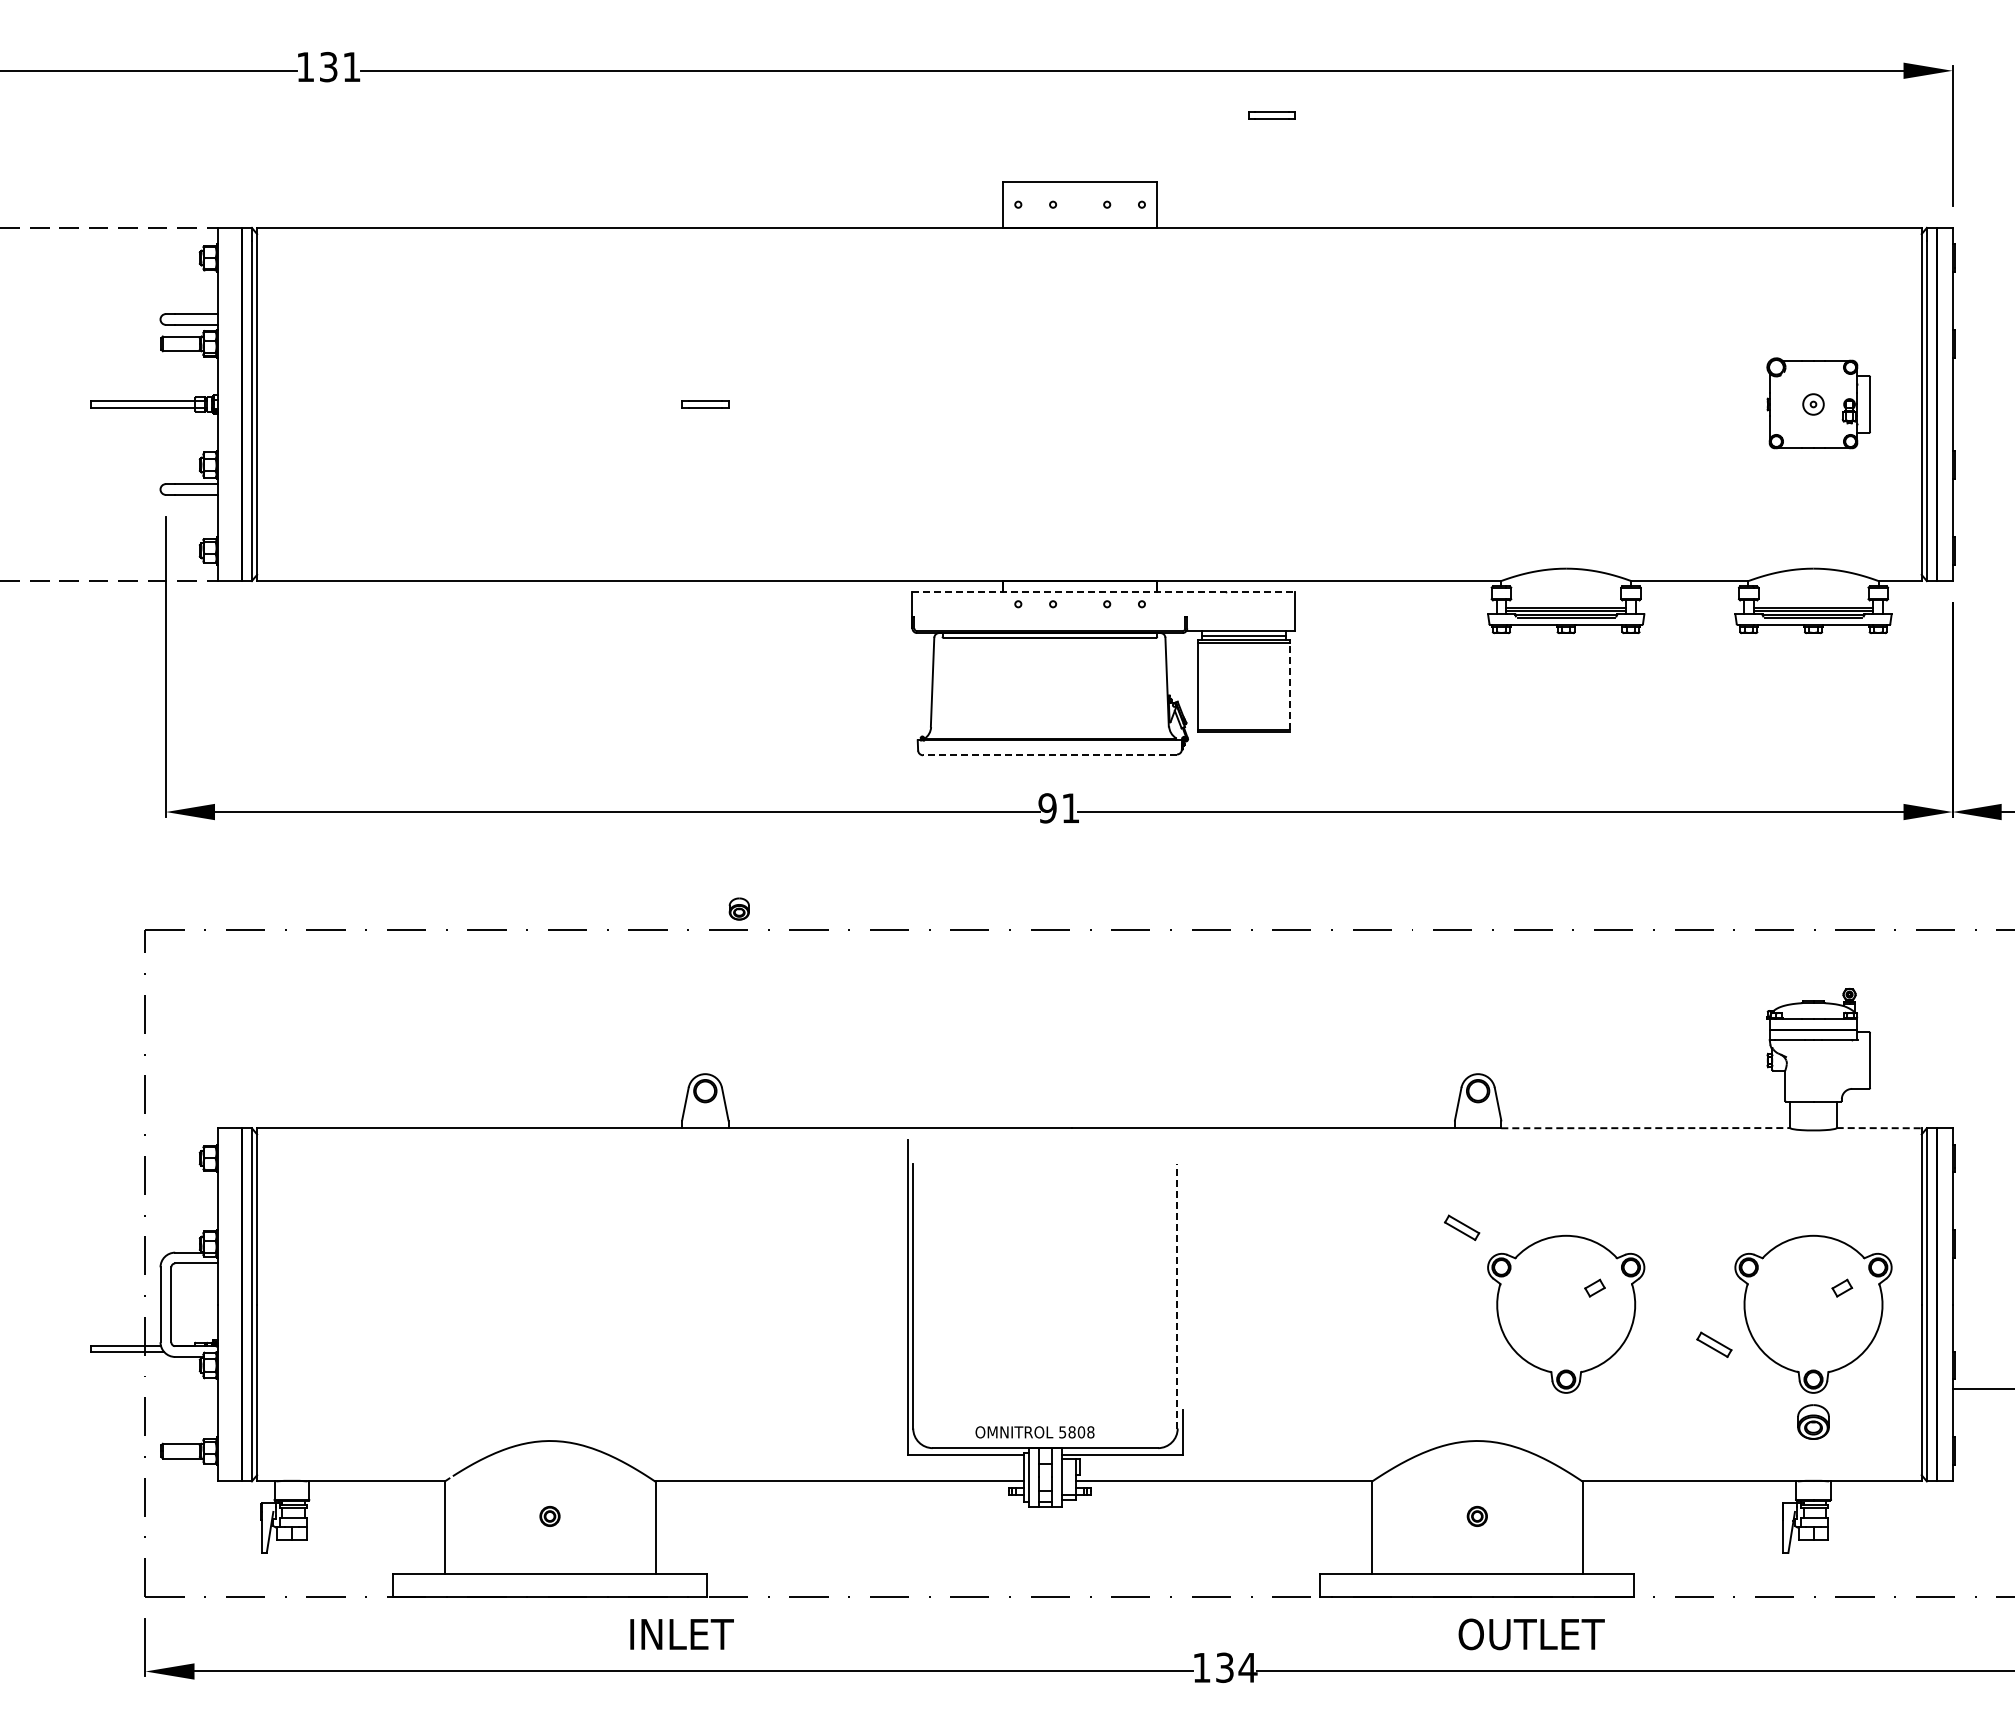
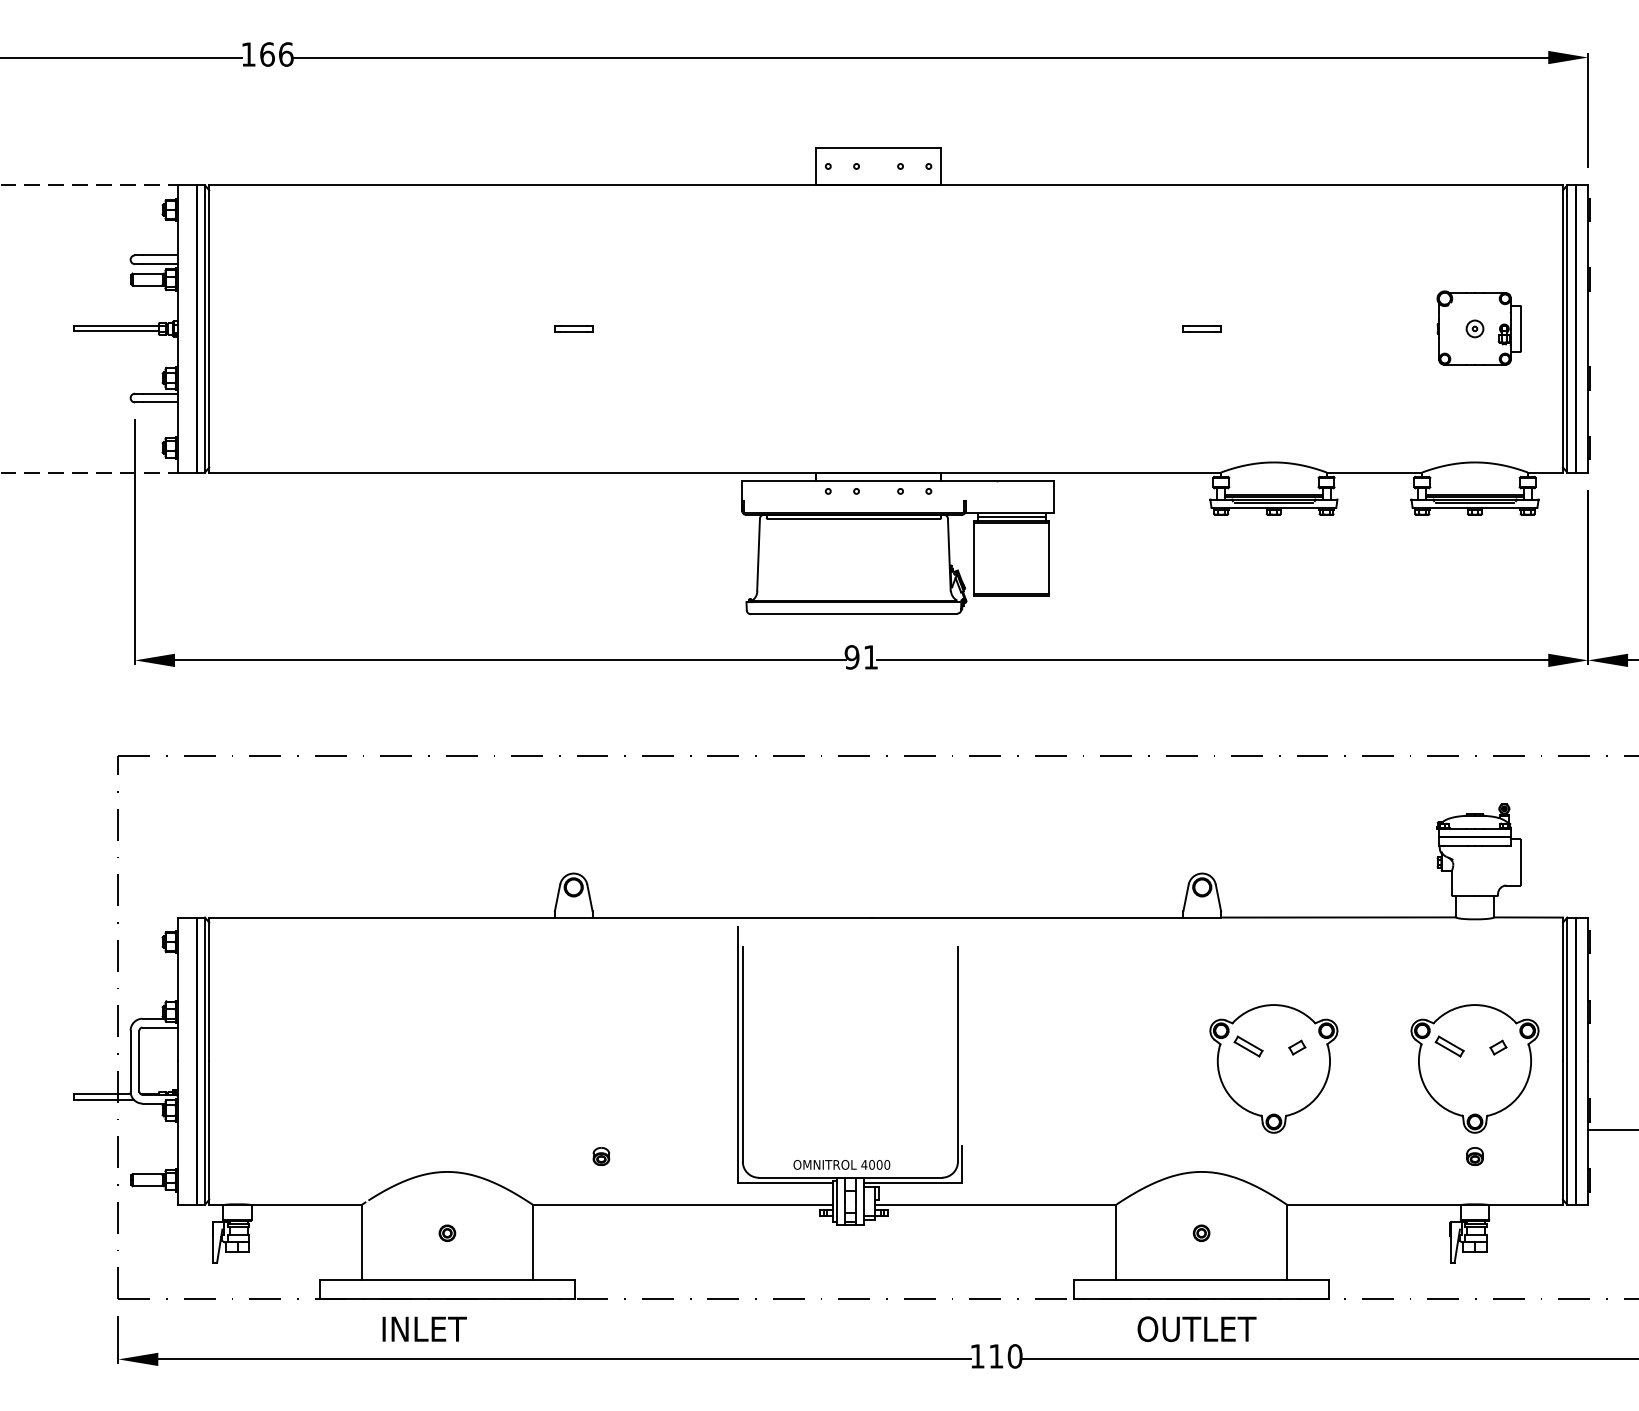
text: (340, 66) -> (277, 54), 131 -> 166
part: (1271, 115) -> (1201, 328), moved
line: (1104, 591) -> (898, 481), dashed -> solid
line: (1290, 686) -> (1049, 558), dashed -> solid
line: (1050, 754) -> (854, 613), dashed -> solid
part: (738, 908) -> (600, 1156), moved
line: (1645, 1128) -> (1338, 917), dashed -> solid
line: (1879, 1128) -> (1528, 917), dashed -> solid
part: (1462, 1227) -> (1248, 1046), moved
line: (1177, 1295) -> (957, 1053), dashed -> solid
part: (1714, 1344) -> (1449, 1046), moved
part: (1813, 1421) -> (1475, 1156), size x0.62
text: (1076, 1432) -> (875, 1165), 5808 -> 4000
text: (681, 1634) -> (424, 1329), moved
text: (1531, 1634) -> (1196, 1329), moved
text: (1236, 1667) -> (1005, 1356), 134 -> 110

